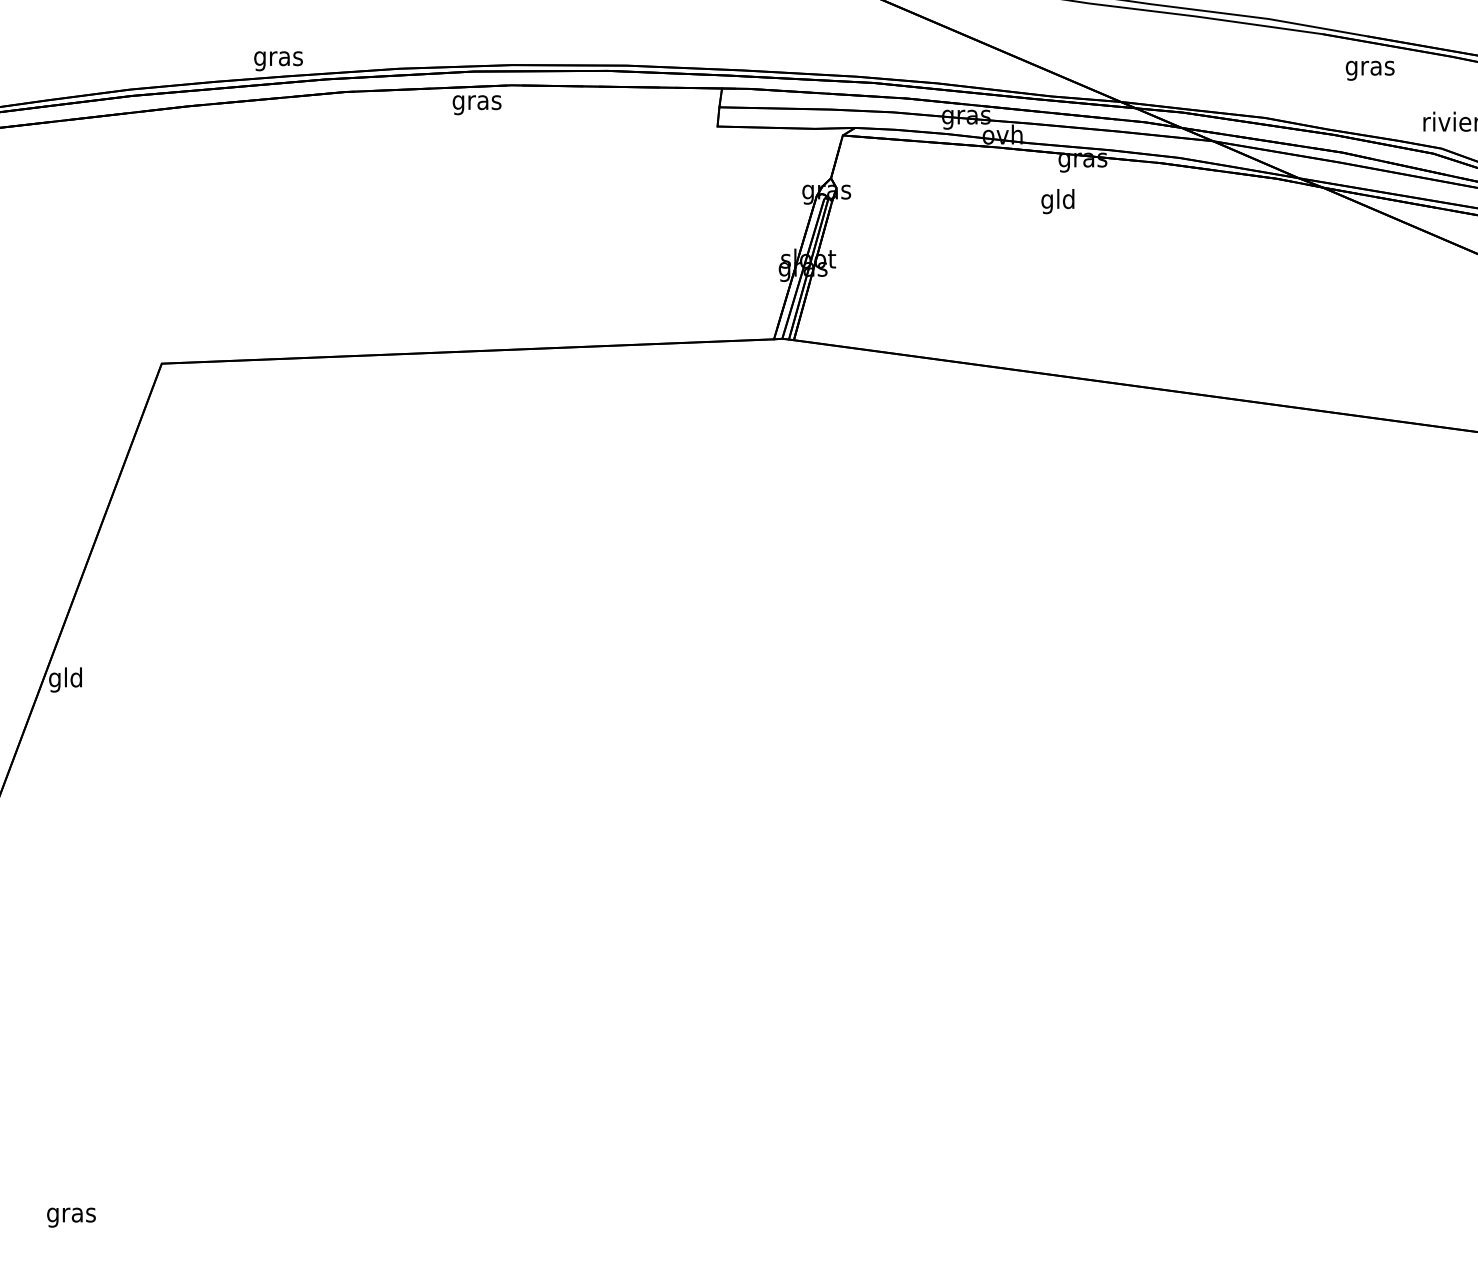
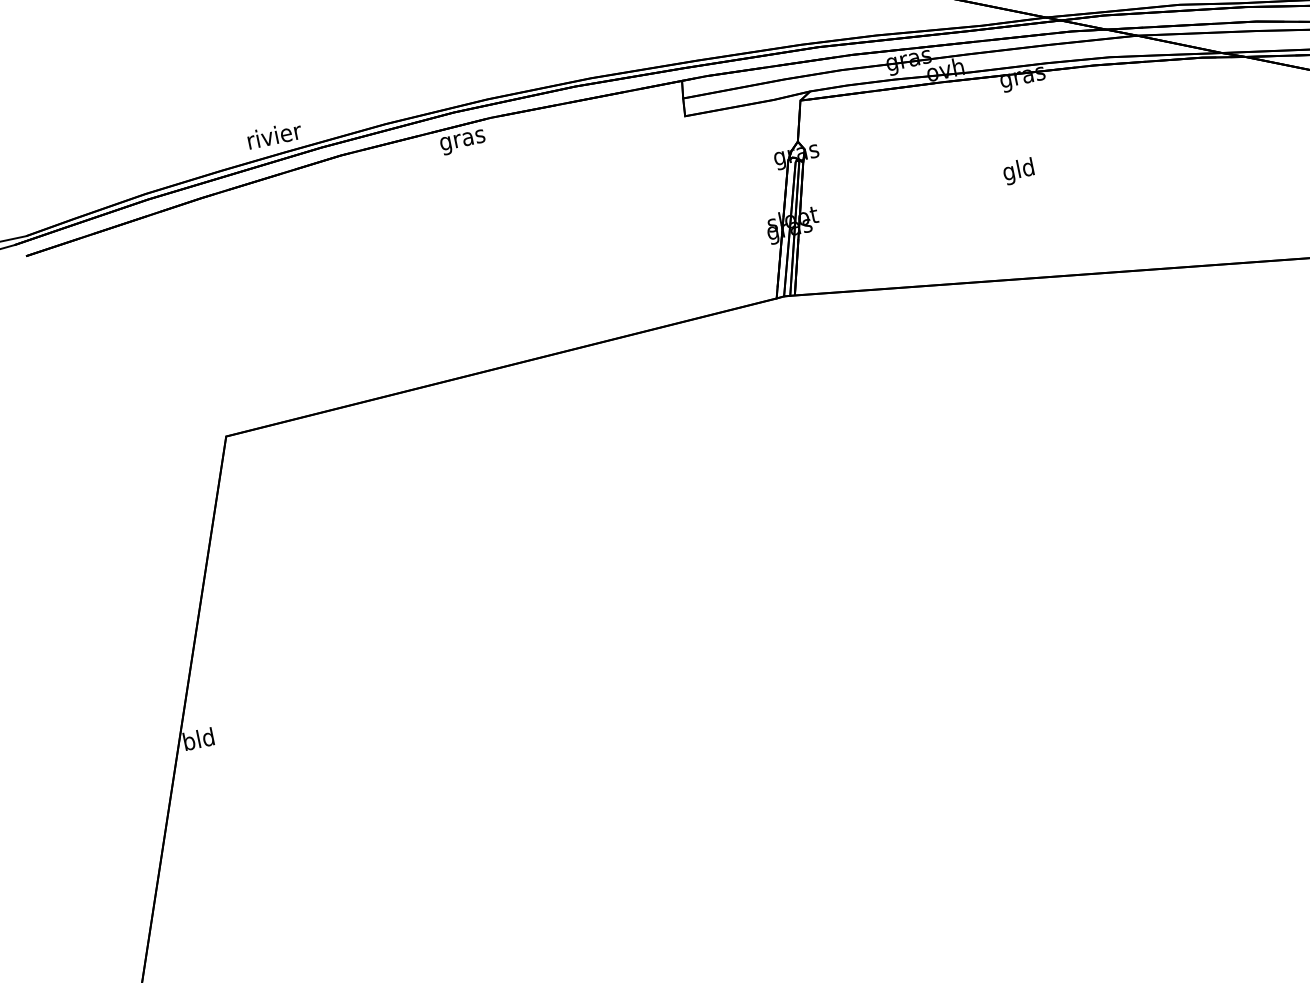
text: (279, 58) -> (275, 137), gras -> rivier
text: (1057, 201) -> (1018, 171), moved
text: (55, 679) -> (189, 742), gld -> bld

